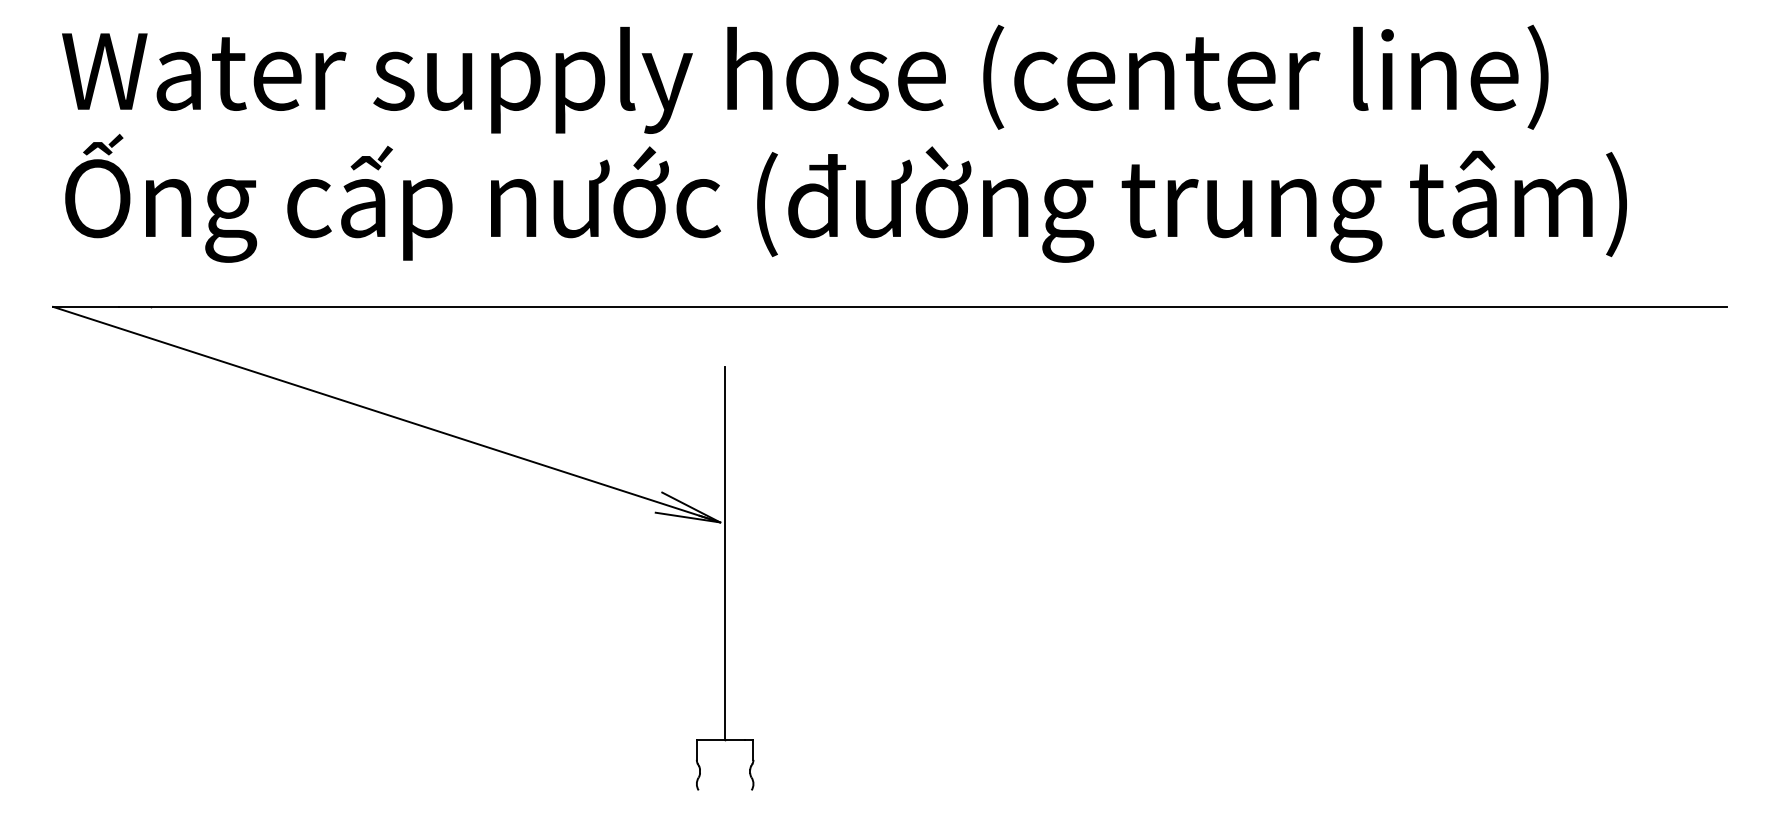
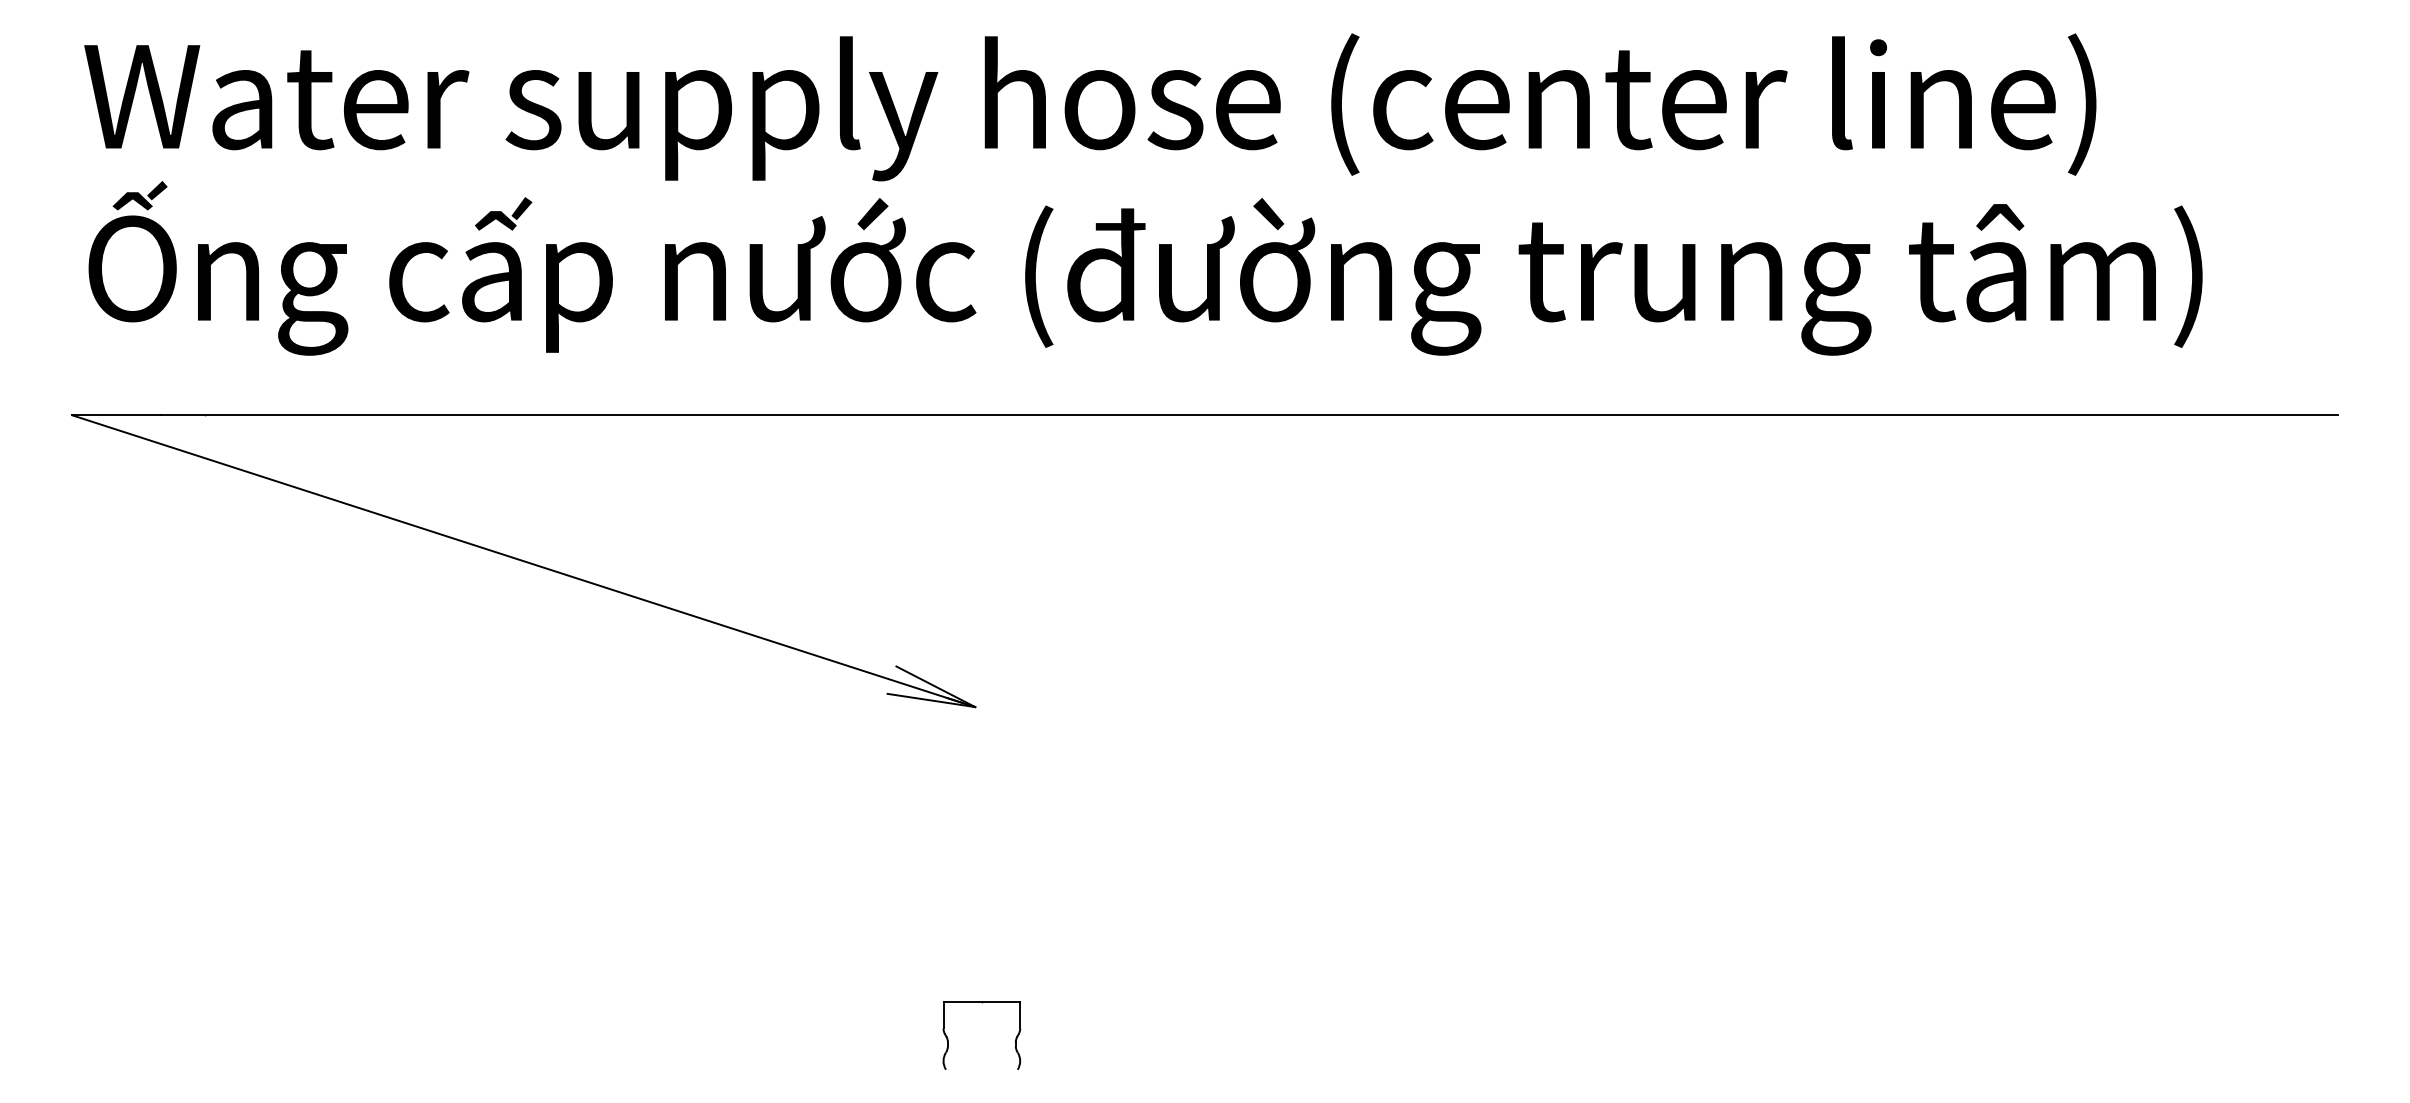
line: (724, 553) -> (981, 749), removed

